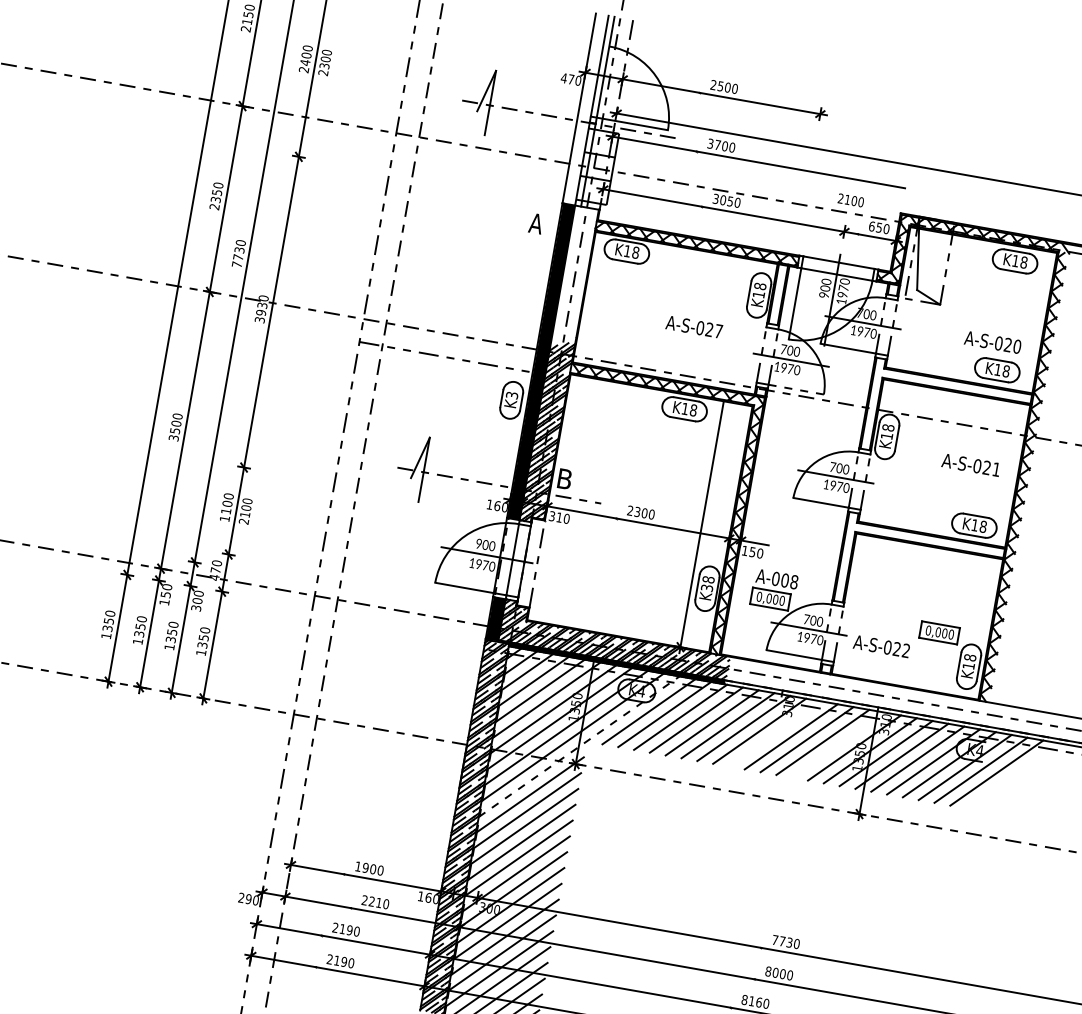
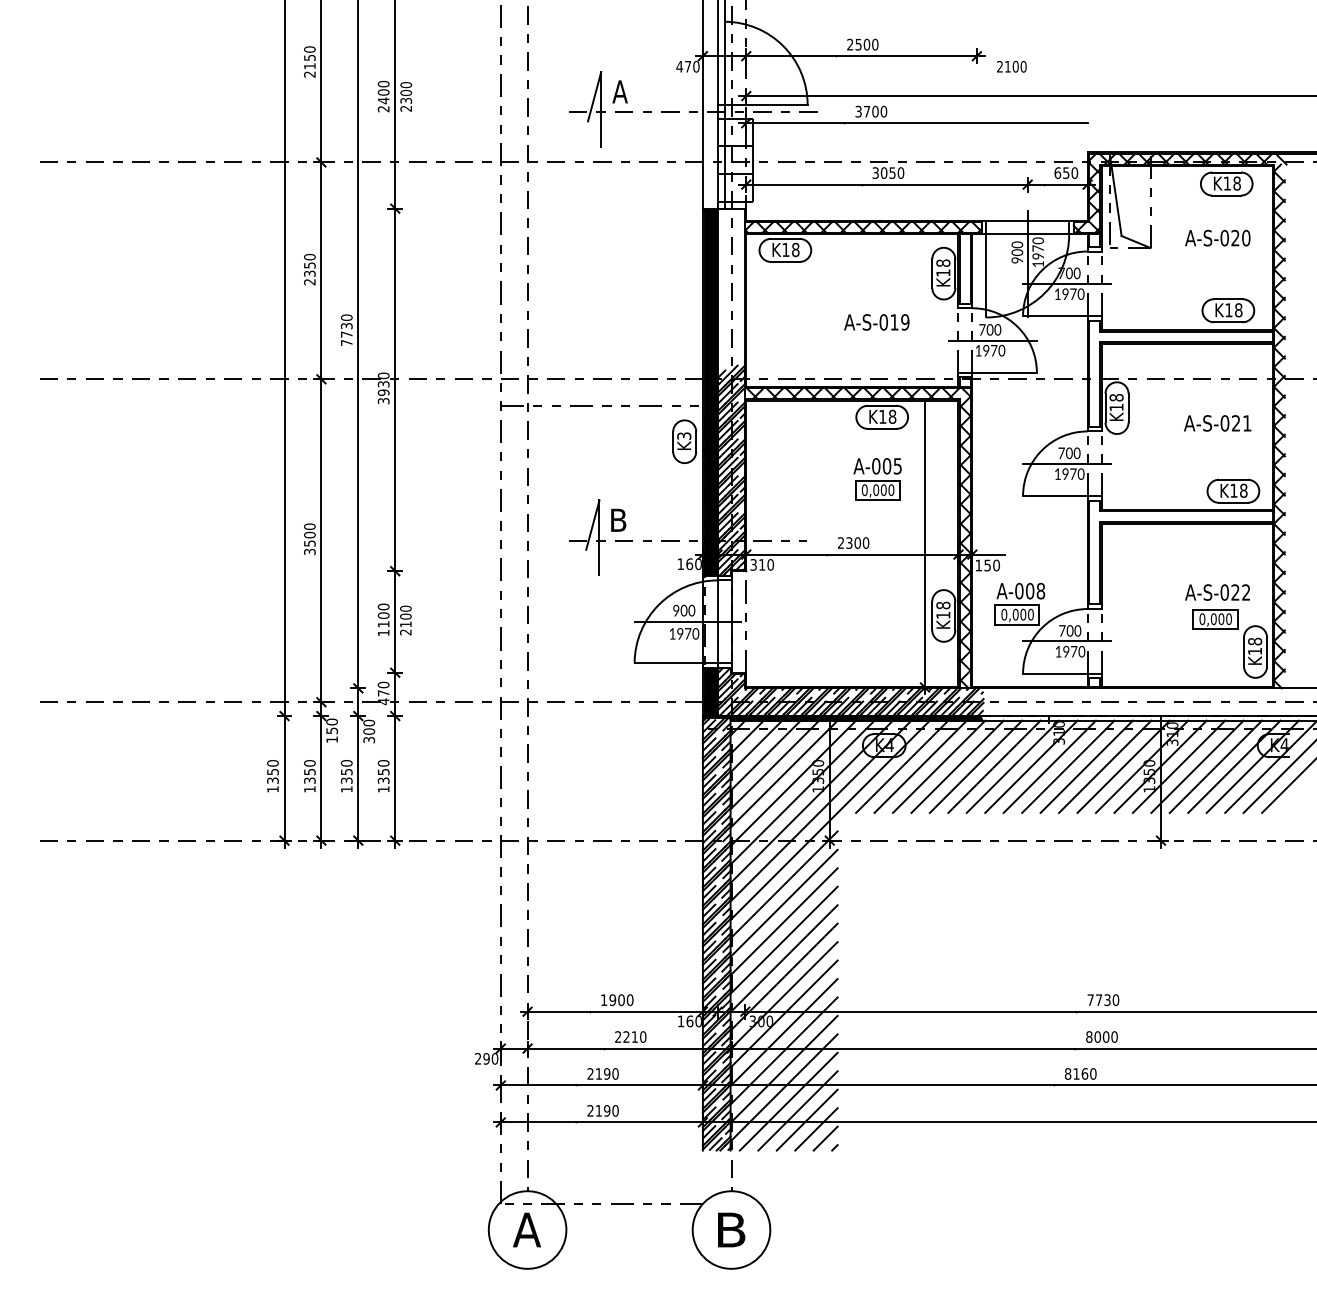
text: (850, 200) -> (1011, 66), moved
text: (535, 223) -> (619, 91), moved
text: (713, 330) -> (899, 322), A-S-027 -> A-S-019
text: (992, 341) -> (1217, 237), moved
line: (797, 389) -> (1005, 372), dashed -> solid
part: (671, 461) -> (877, 479), added
text: (564, 478) -> (618, 519), moved
text: (707, 587) -> (943, 614), K38 -> K18
text: (881, 646) -> (1217, 592), moved
line: (775, 733) -> (1049, 766), added
line: (838, 744) -> (1123, 766), added
line: (579, 746) -> (830, 820), dashed -> solid

